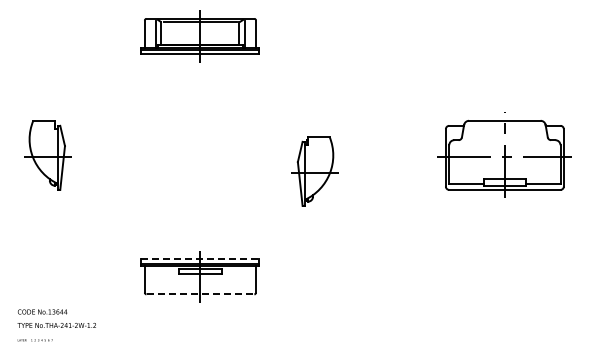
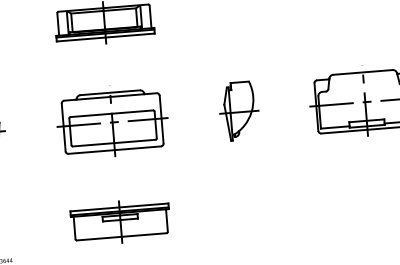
part: (200, 154) -> (112, 120), added
part: (314, 171) -> (238, 111), moved
line: (200, 258) -> (119, 207), dashed -> solid
line: (200, 294) -> (121, 236), dashed -> solid

